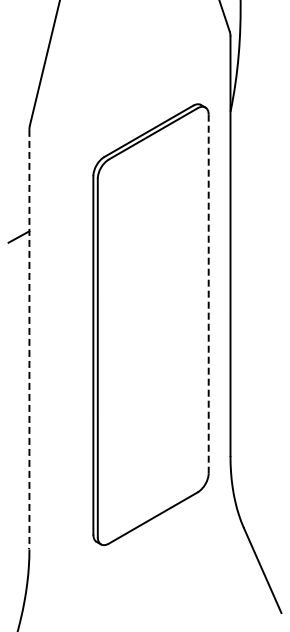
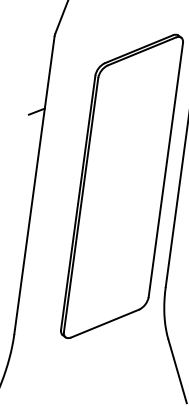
line: (208, 294) -> (165, 170), dashed -> solid
line: (29, 339) -> (34, 185), dashed -> solid

